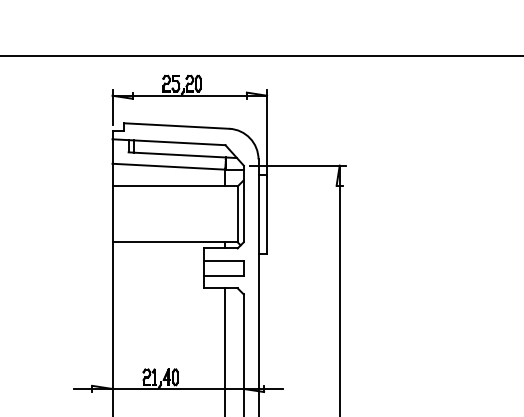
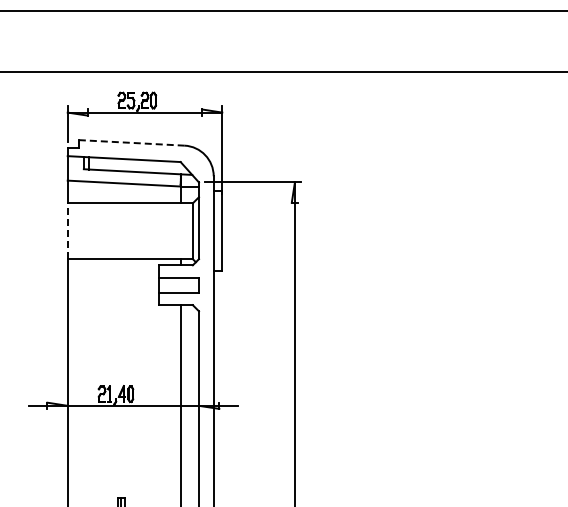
line: (177, 125) -> (132, 142), solid -> dashed
line: (112, 214) -> (67, 231), solid -> dashed

